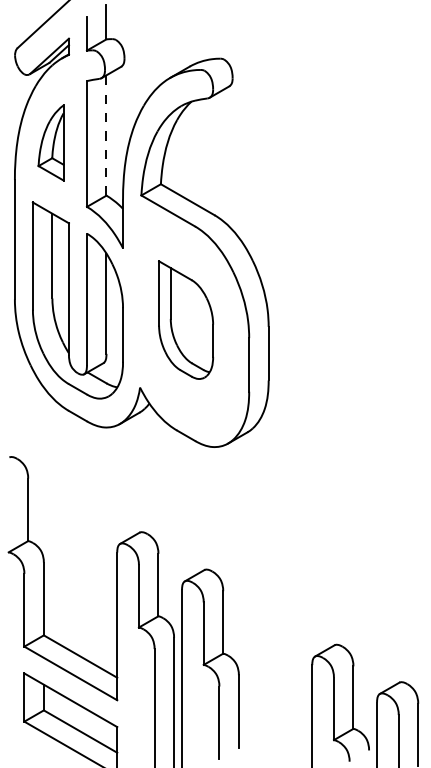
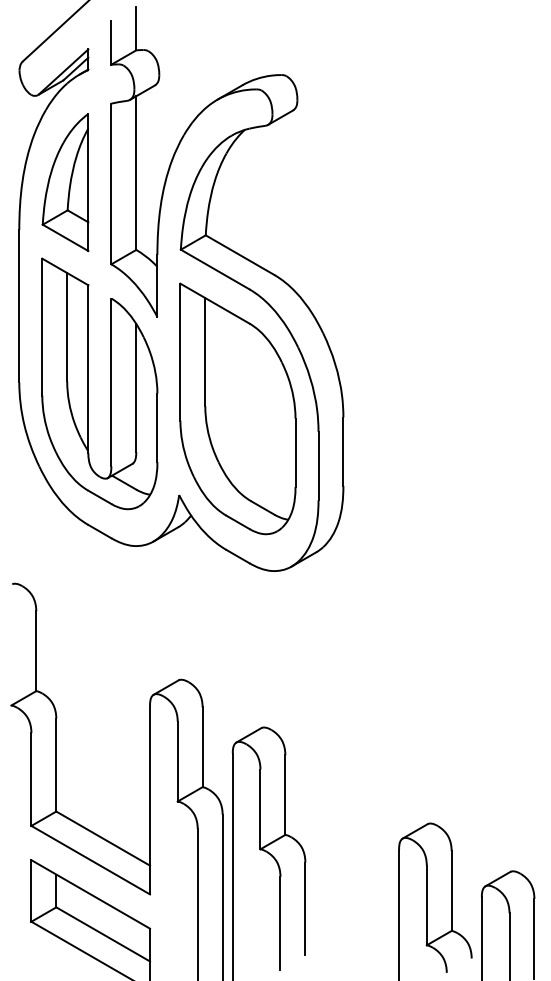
line: (106, 135) -> (136, 173), dashed -> solid
part: (51, 142) -> (65, 182), size x1.43
part: (185, 319) -> (237, 408), size x1.67

